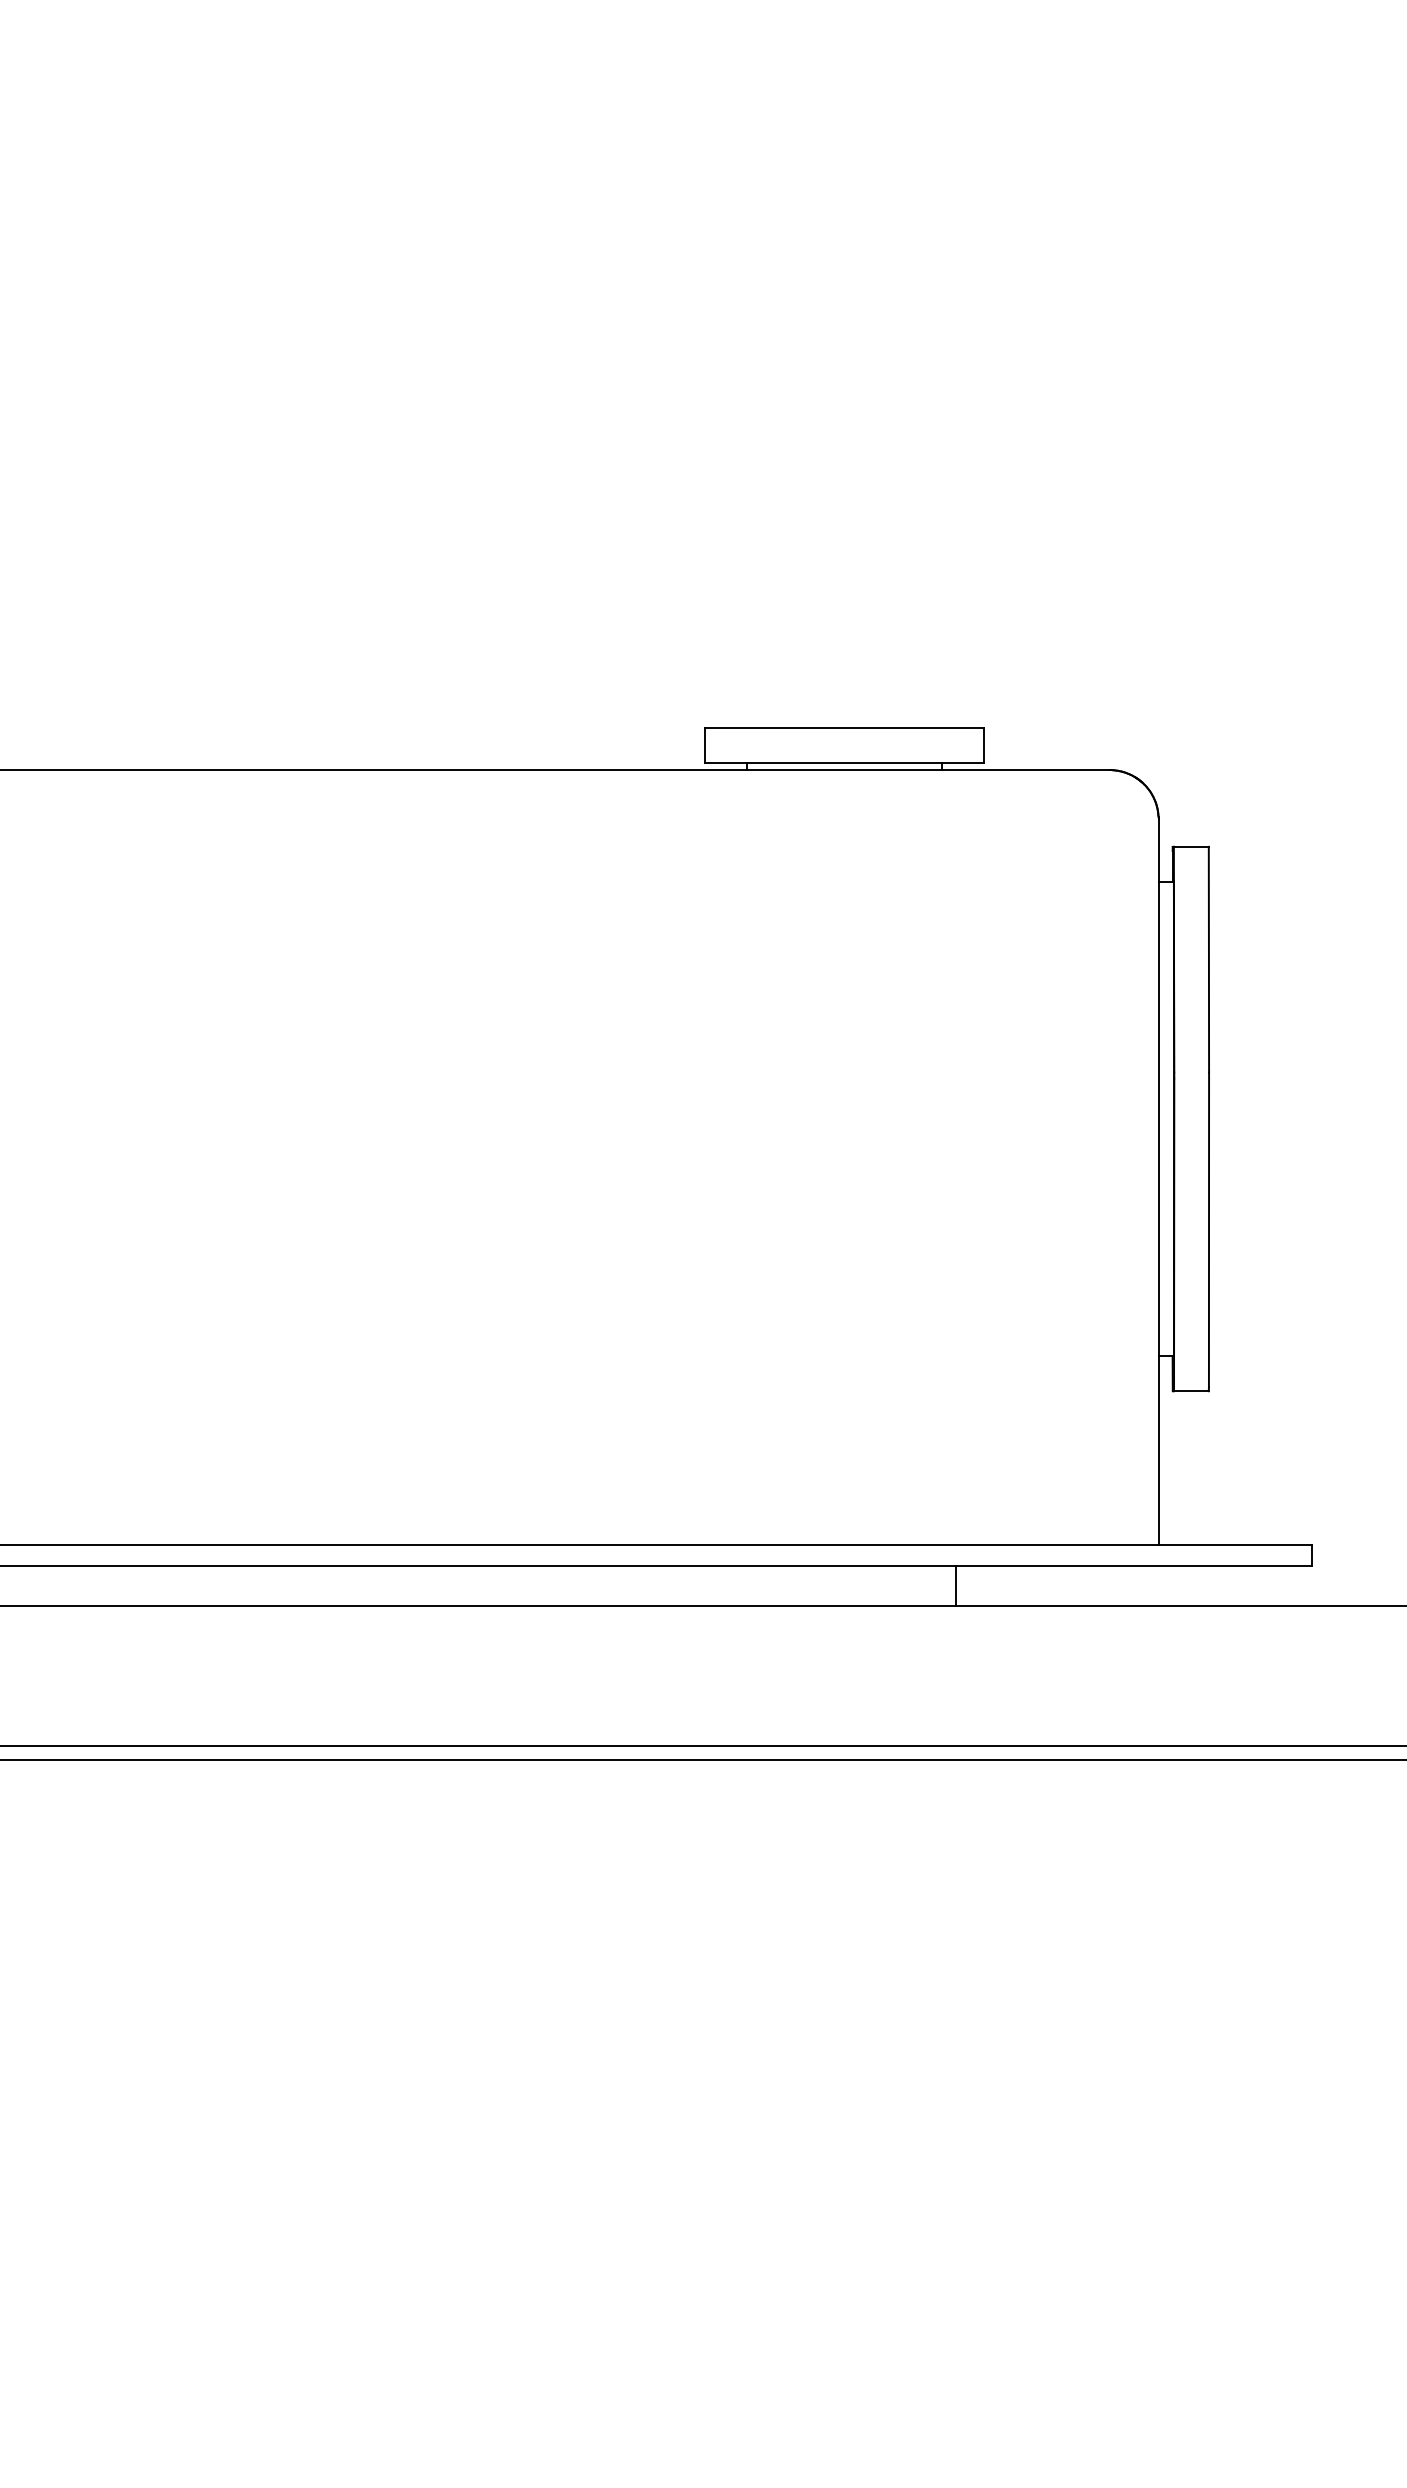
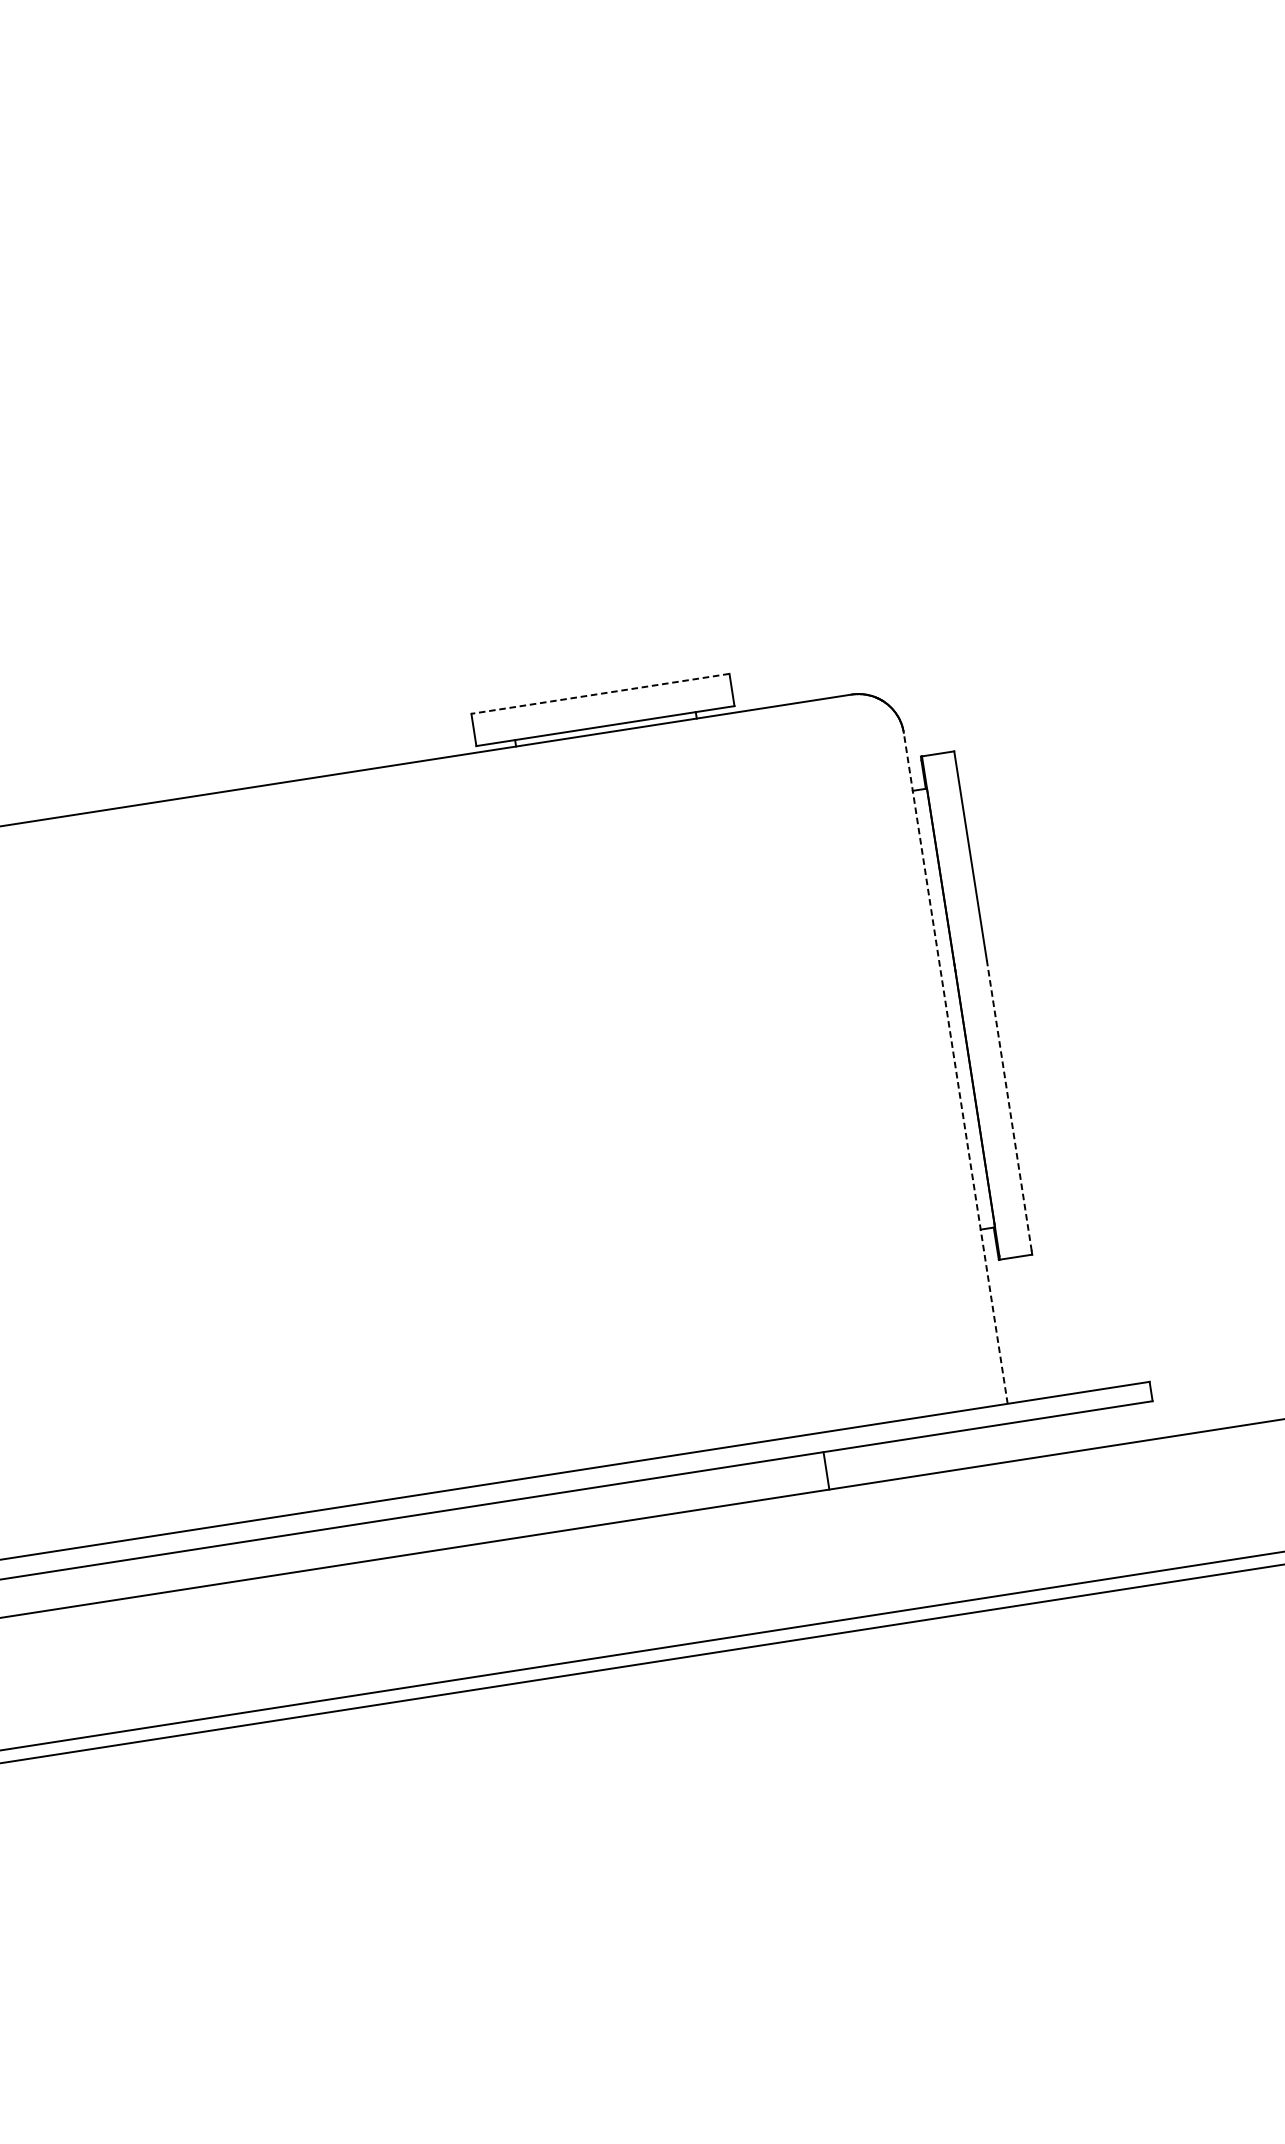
line: (844, 728) -> (600, 694), solid -> dashed
line: (1158, 1181) -> (955, 1067), solid -> dashed
line: (1209, 1229) -> (1009, 1105), solid -> dashed

